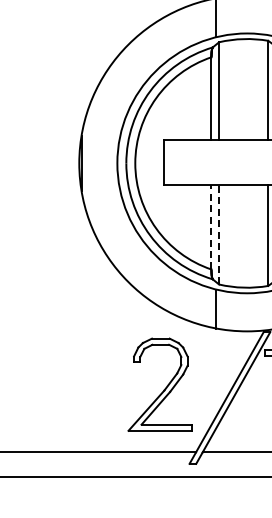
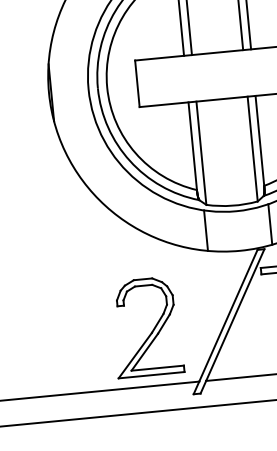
line: (211, 226) -> (192, 145), dashed -> solid
line: (219, 234) -> (201, 152), dashed -> solid
part: (164, 388) -> (151, 330), moved

